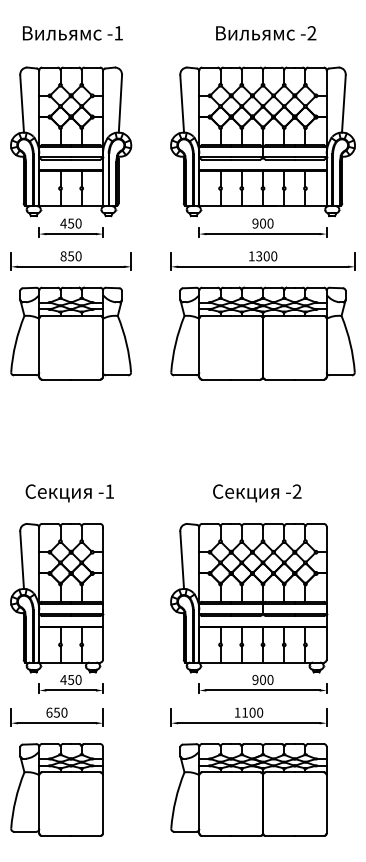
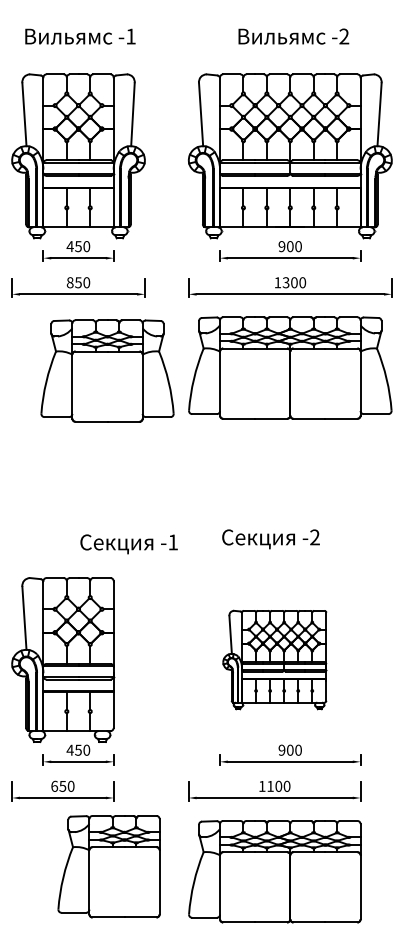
part: (71, 333) -> (107, 370), moved
text: (69, 493) -> (128, 544), moved
text: (256, 493) -> (270, 539), moved
part: (248, 597) -> (274, 659), size x0.6
part: (56, 789) -> (108, 866), moved

